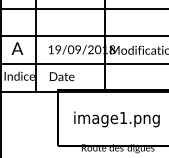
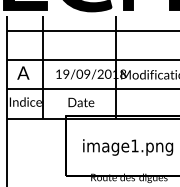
text: (62, 76) -> (81, 102), moved

